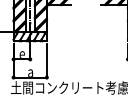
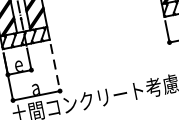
line: (46, 60) -> (54, 67), solid -> dashed

